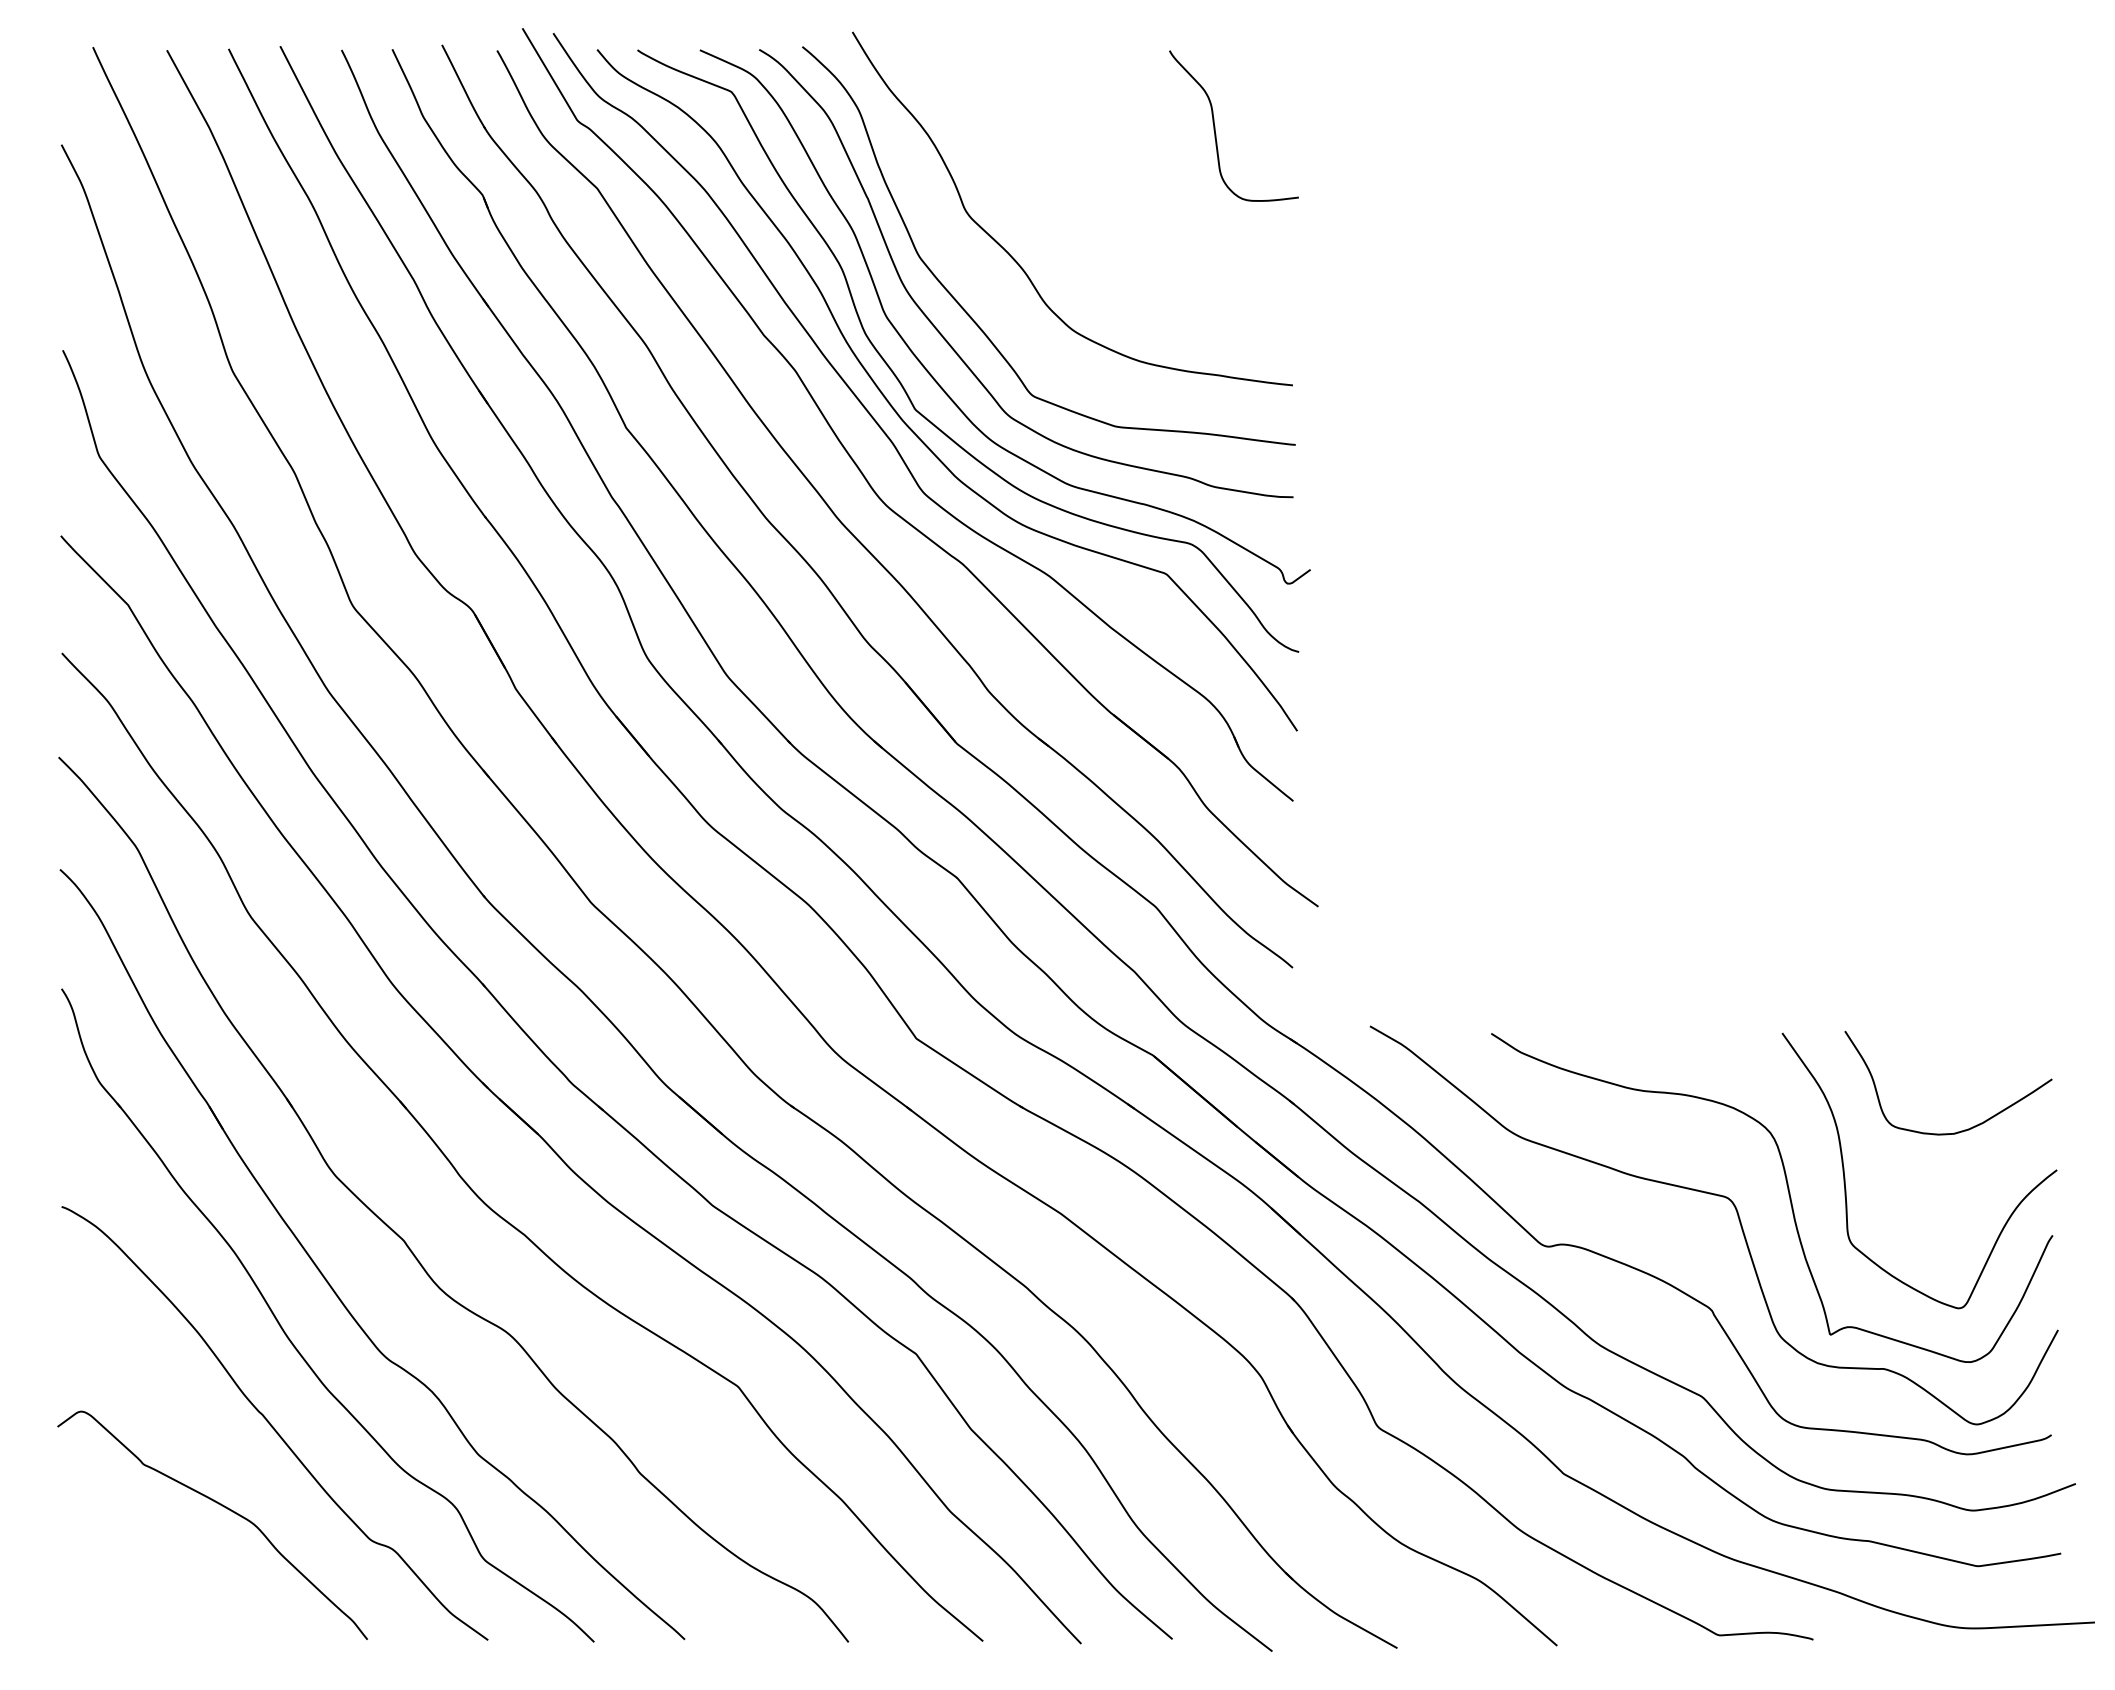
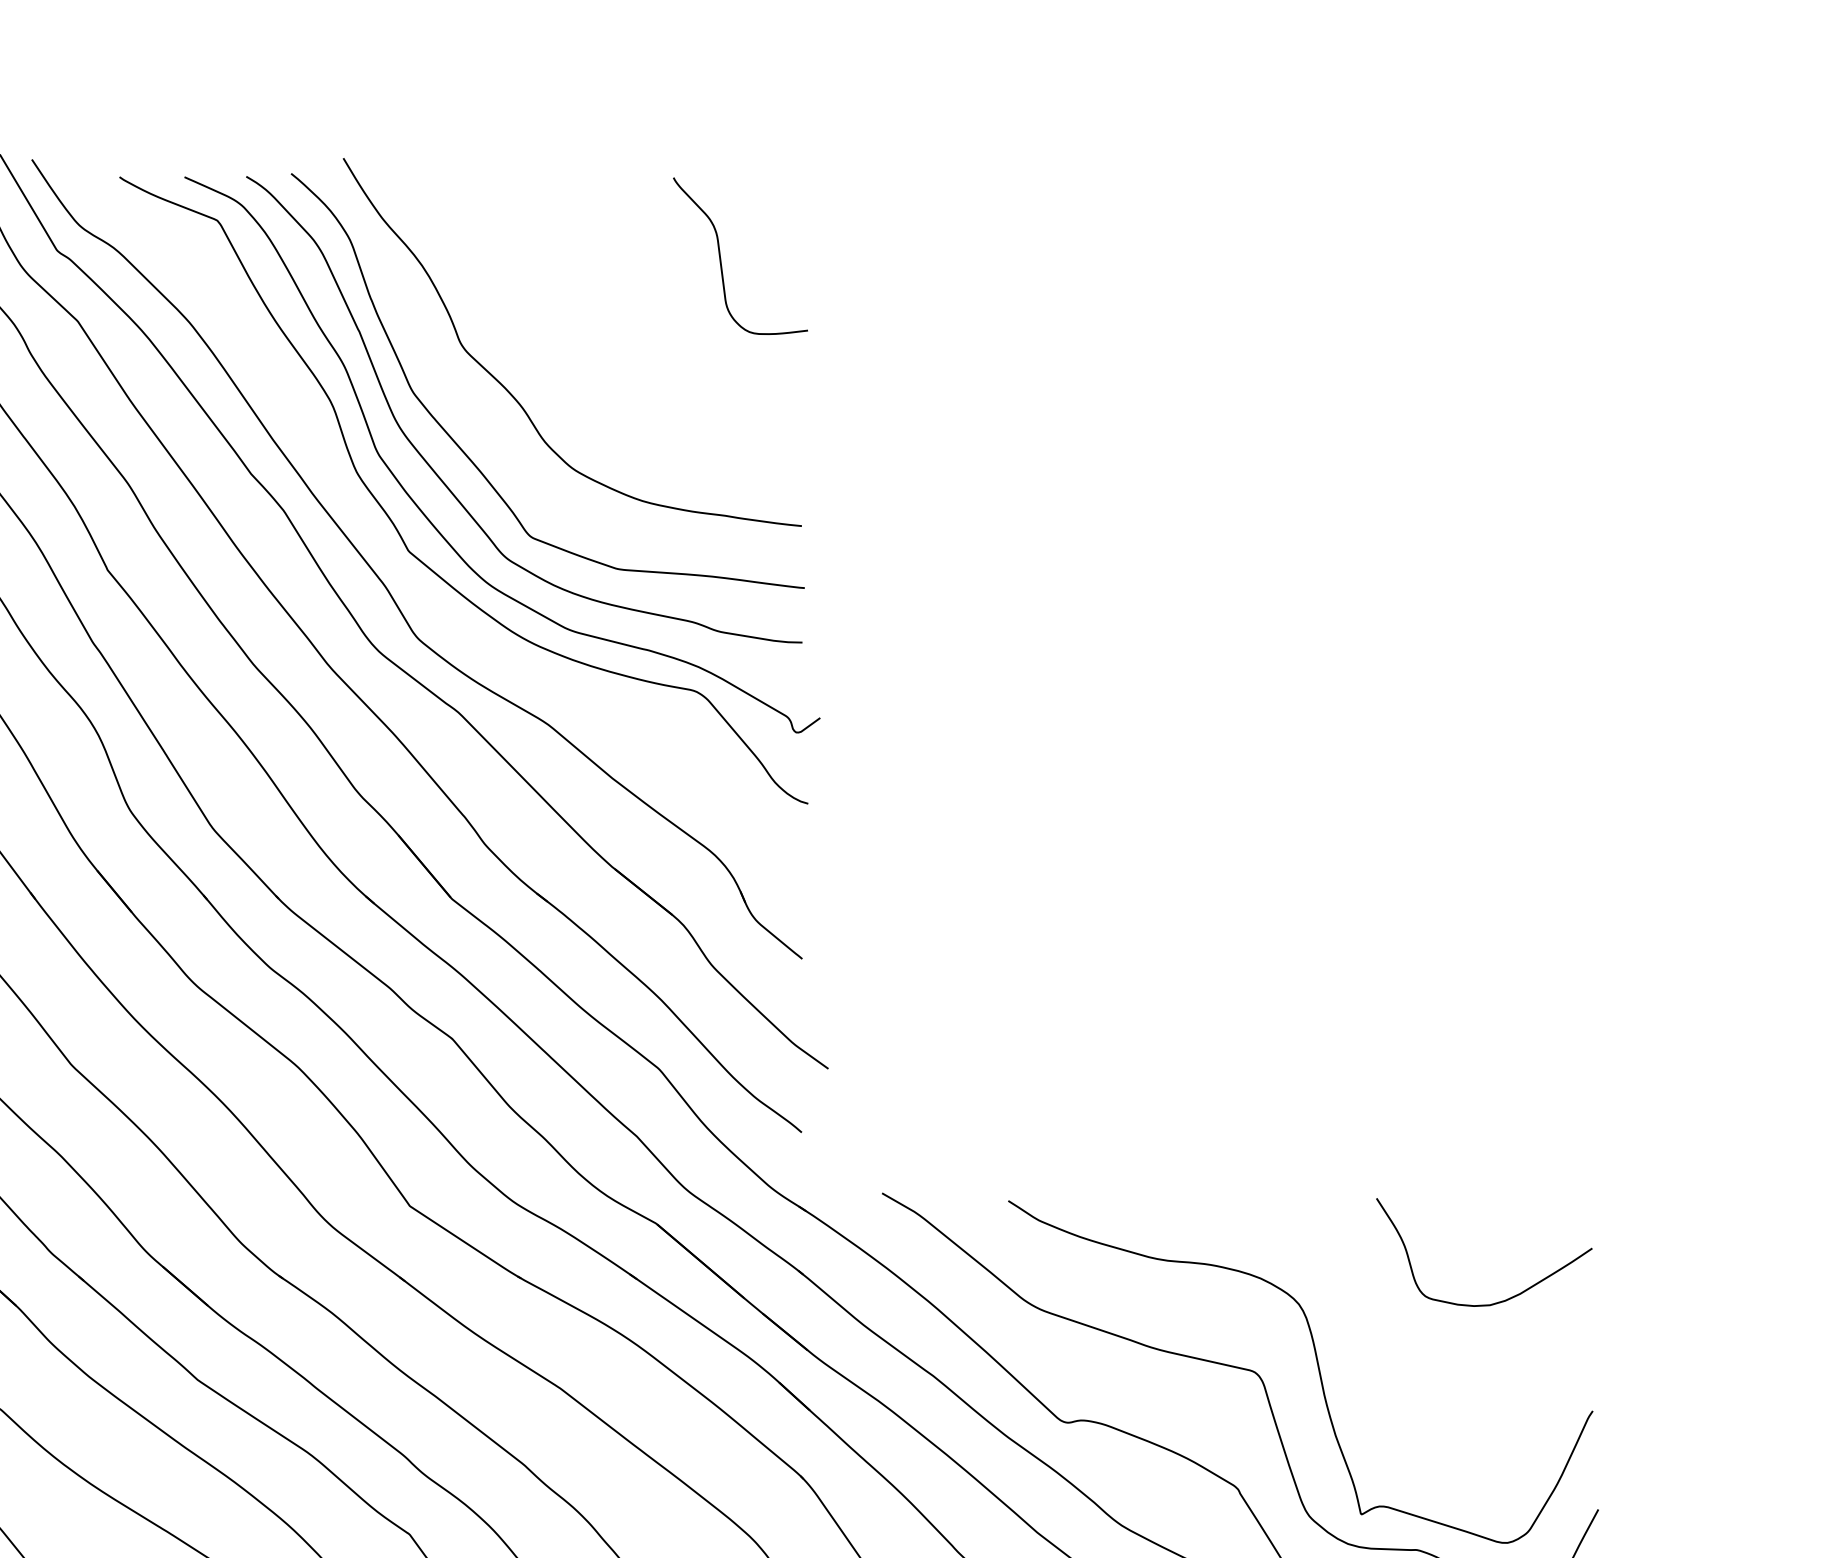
curve: (909, 426) -> (402, 568), removed
curve: (1845, 1177) -> (1377, 1350), removed

